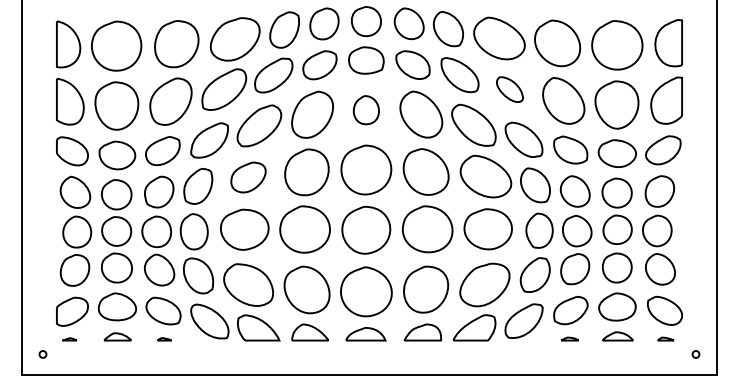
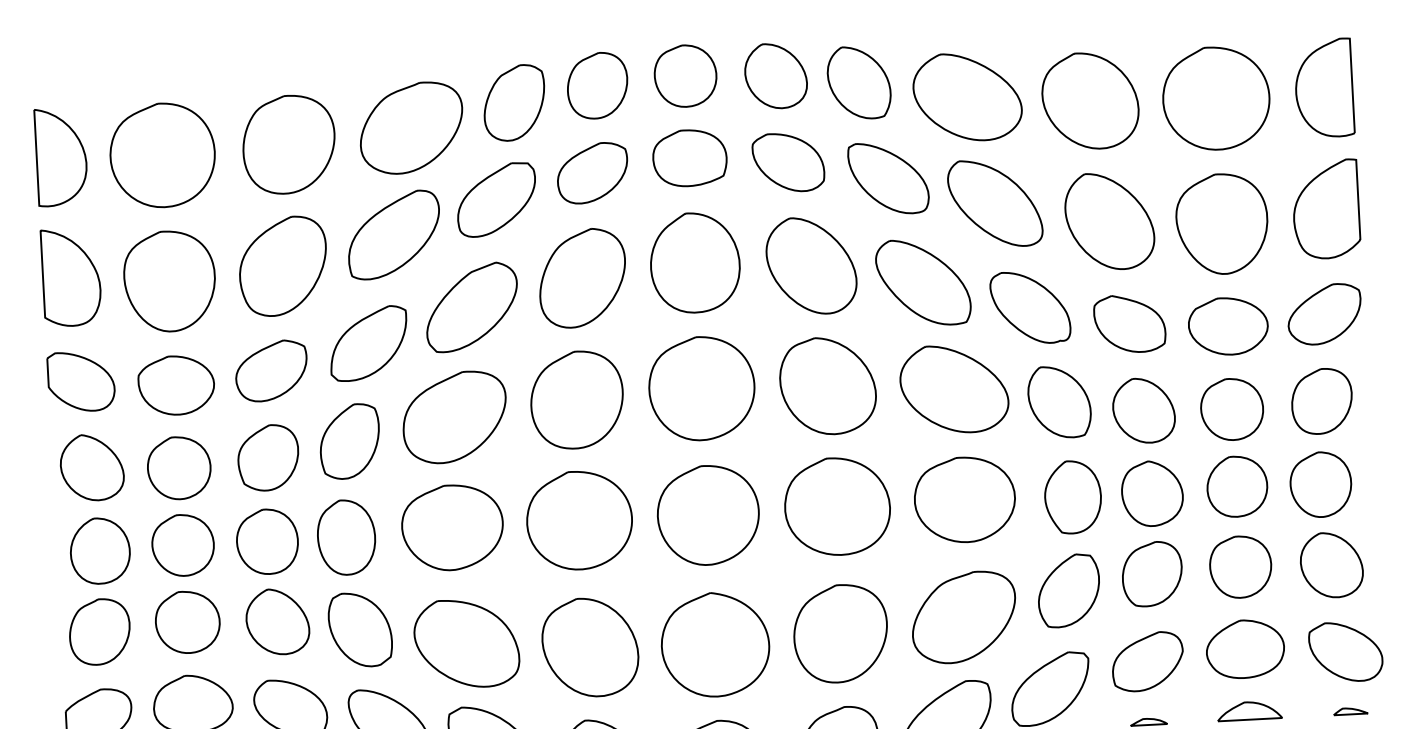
part: (509, 89) -> (994, 203), size x1.67
part: (366, 109) -> (695, 261), size x1.67
part: (248, 177) -> (454, 417), size x1.43

